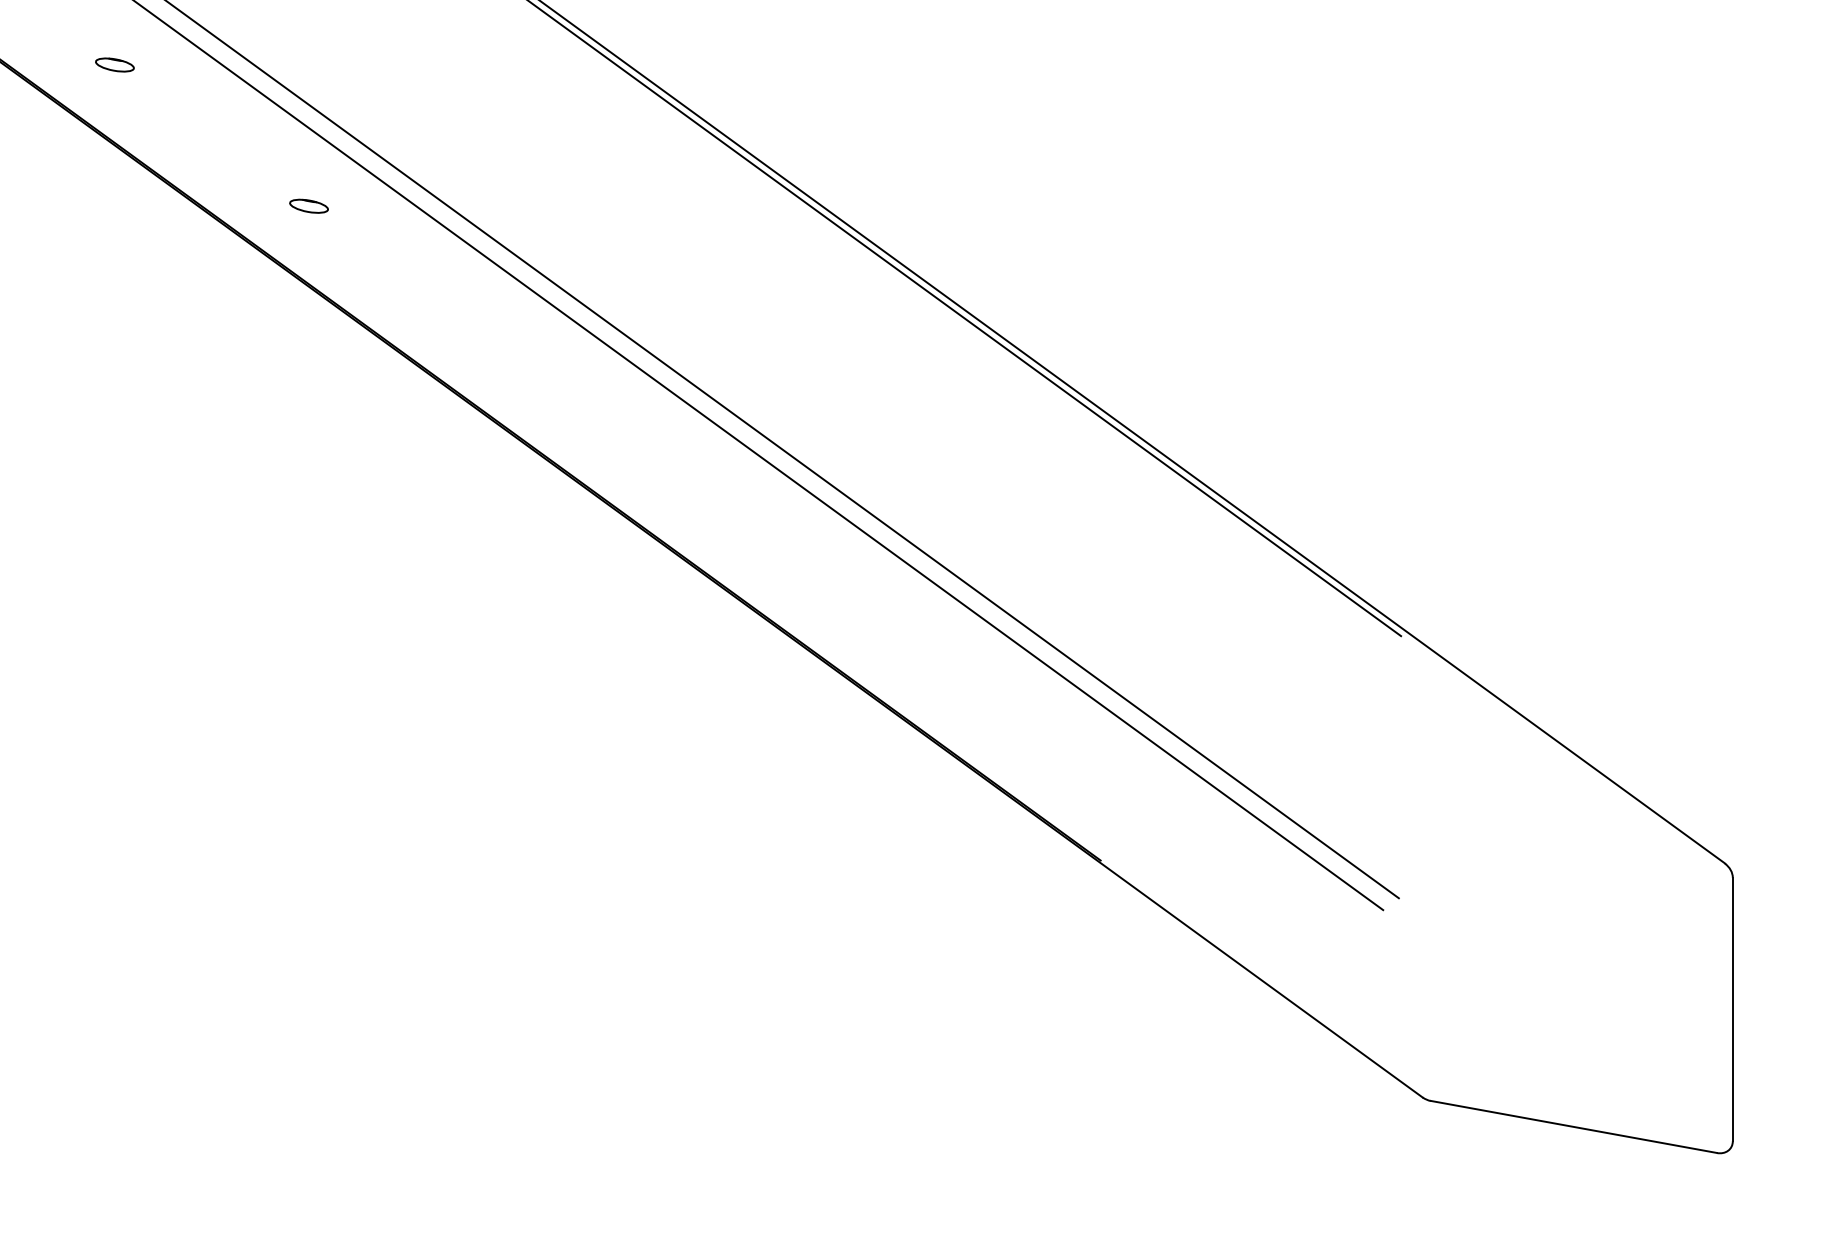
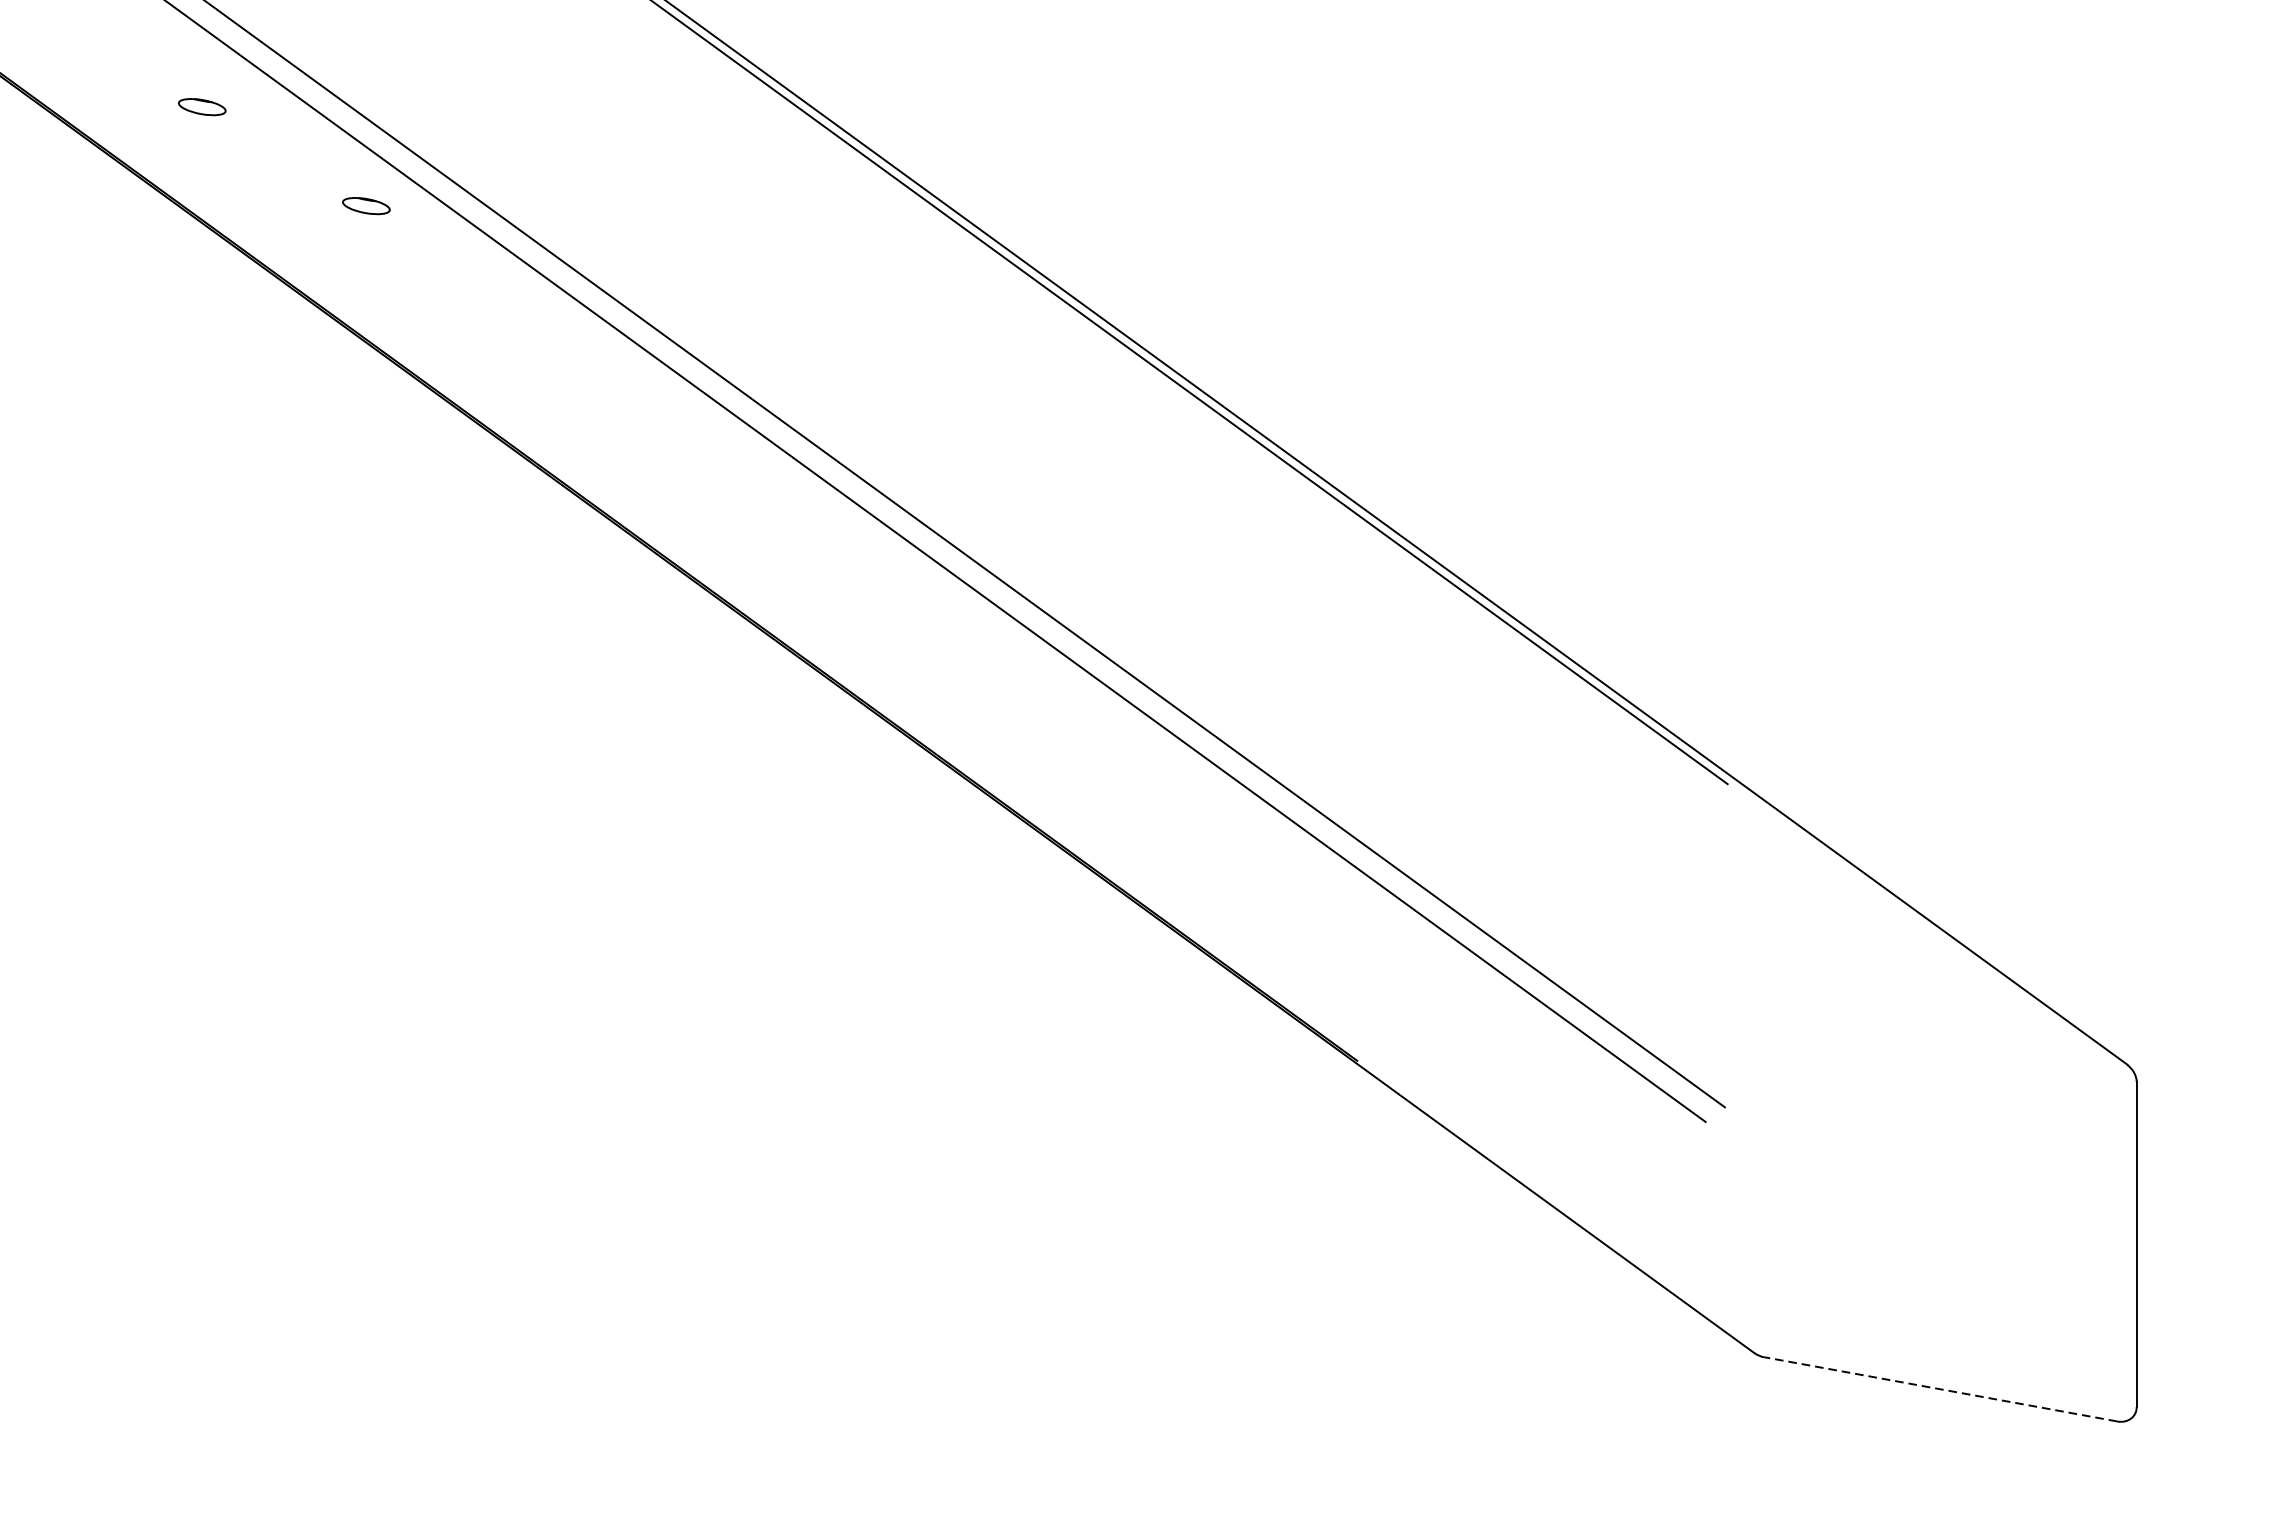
part: (114, 64) -> (201, 106), moved
part: (308, 205) -> (365, 205), moved
line: (1573, 1126) -> (1940, 1388), solid -> dashed

